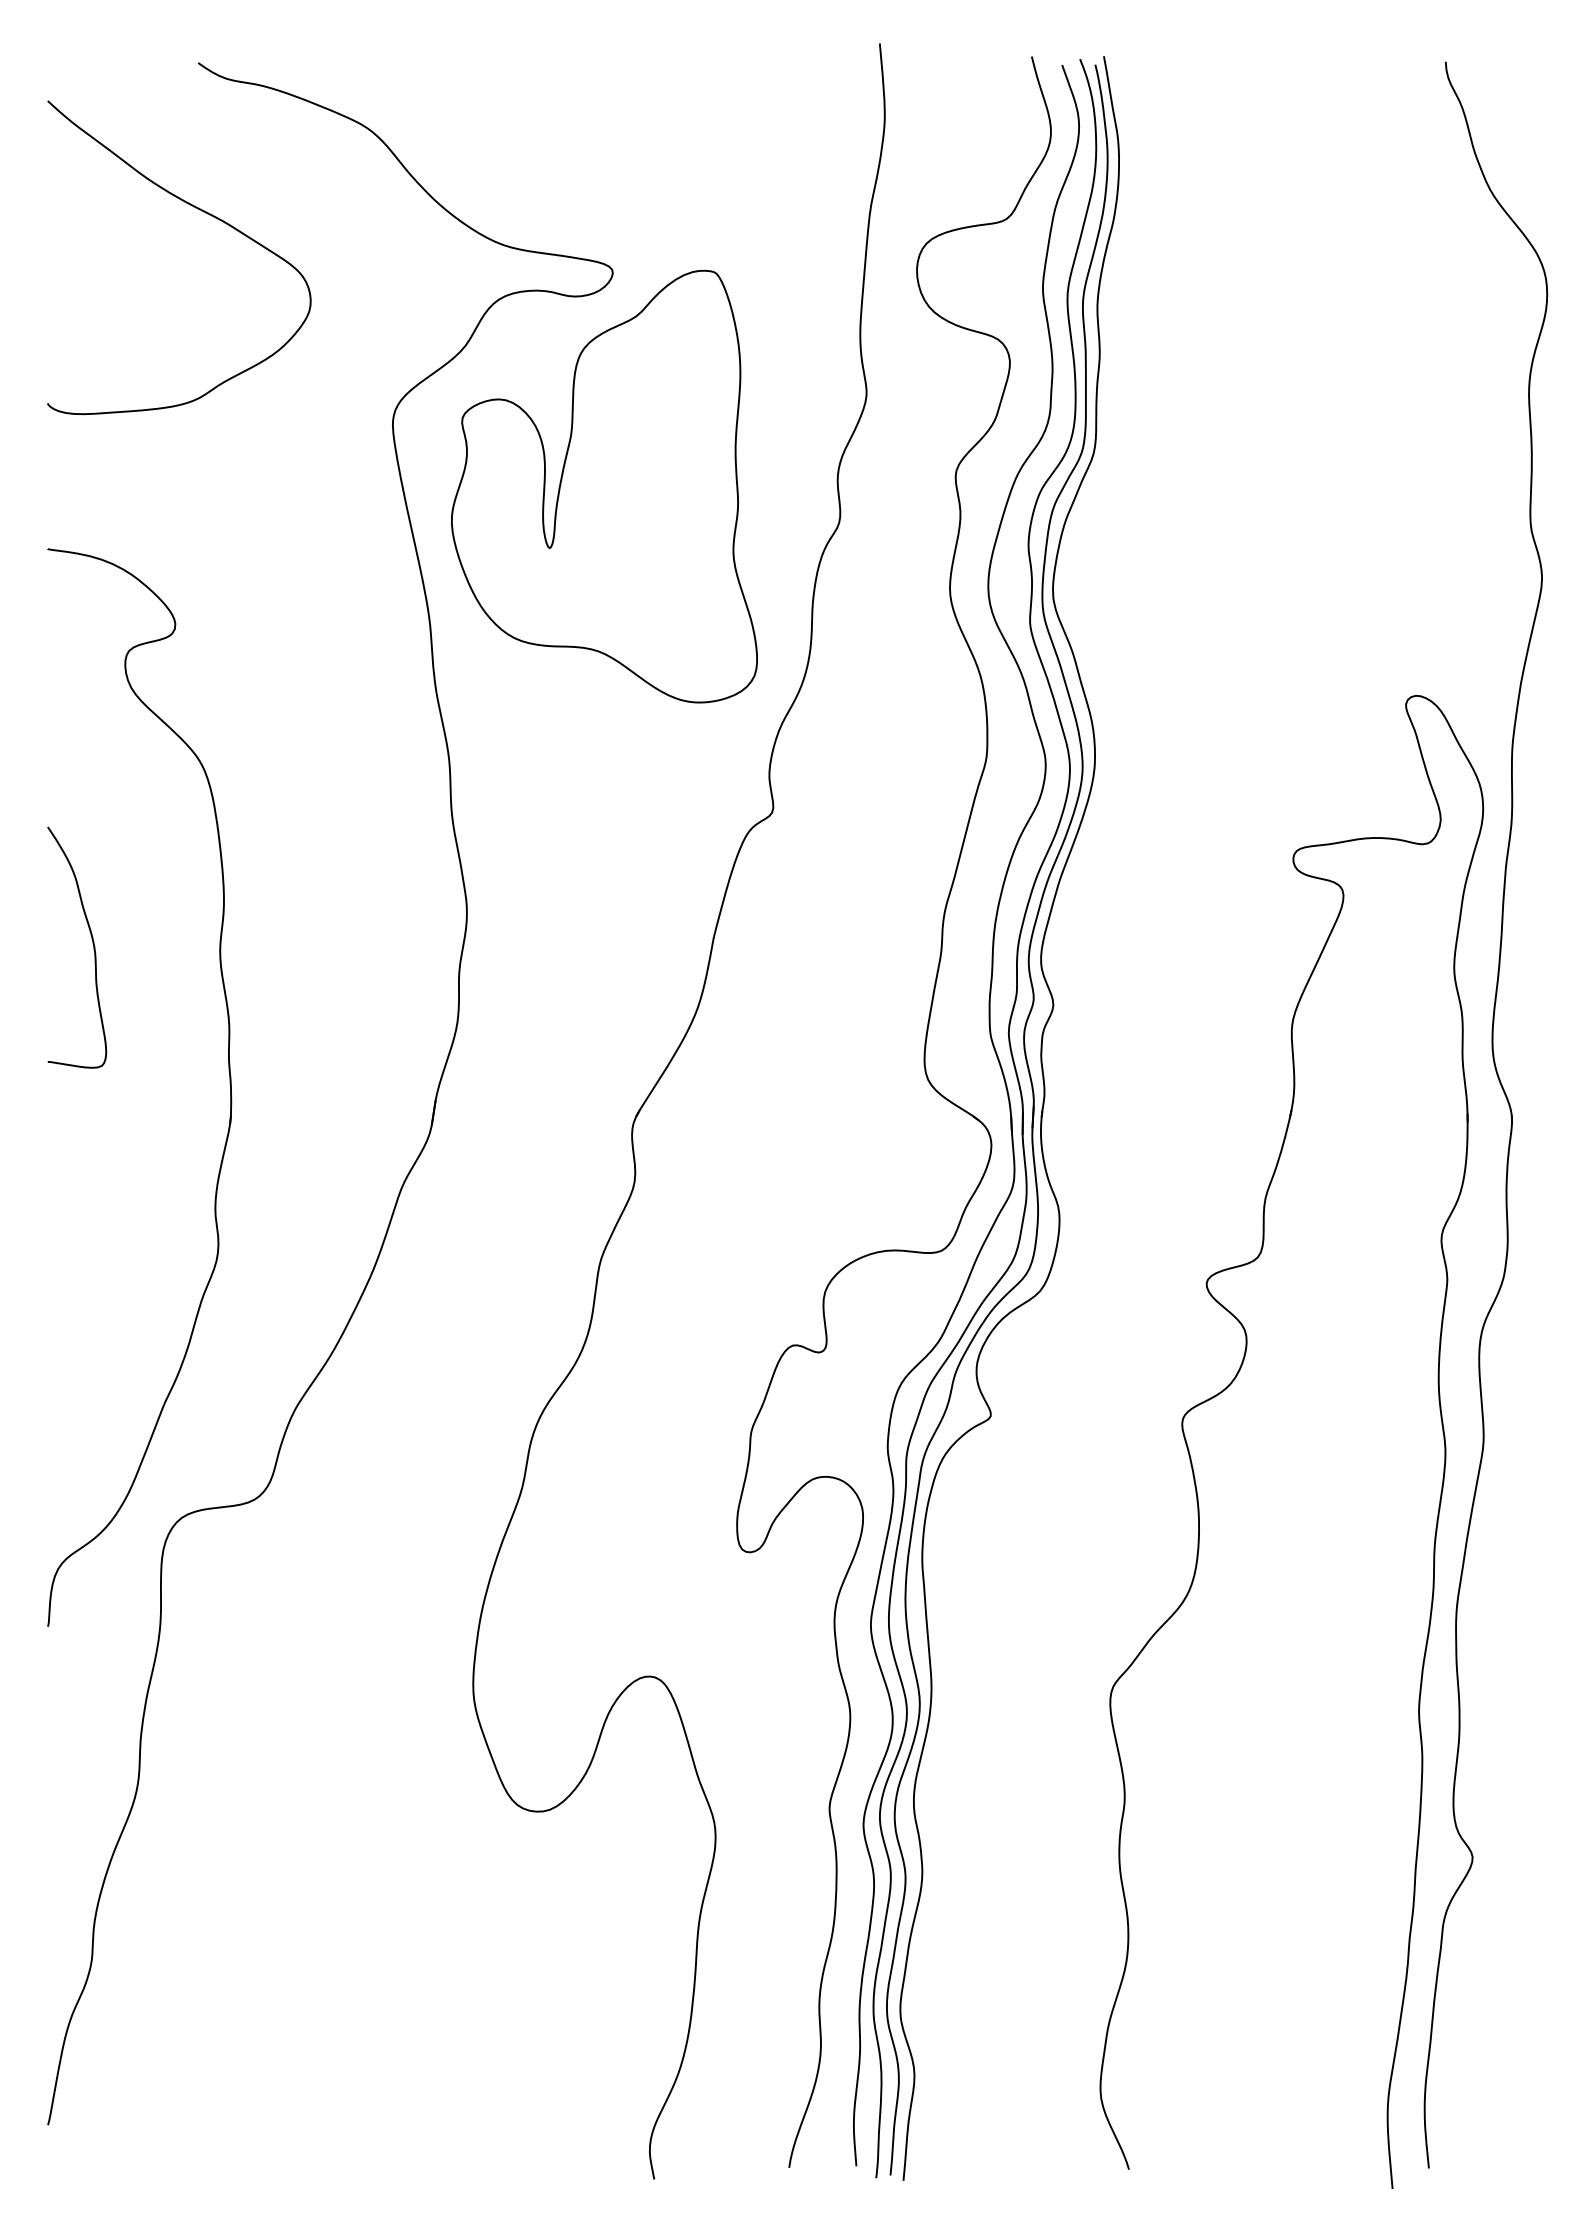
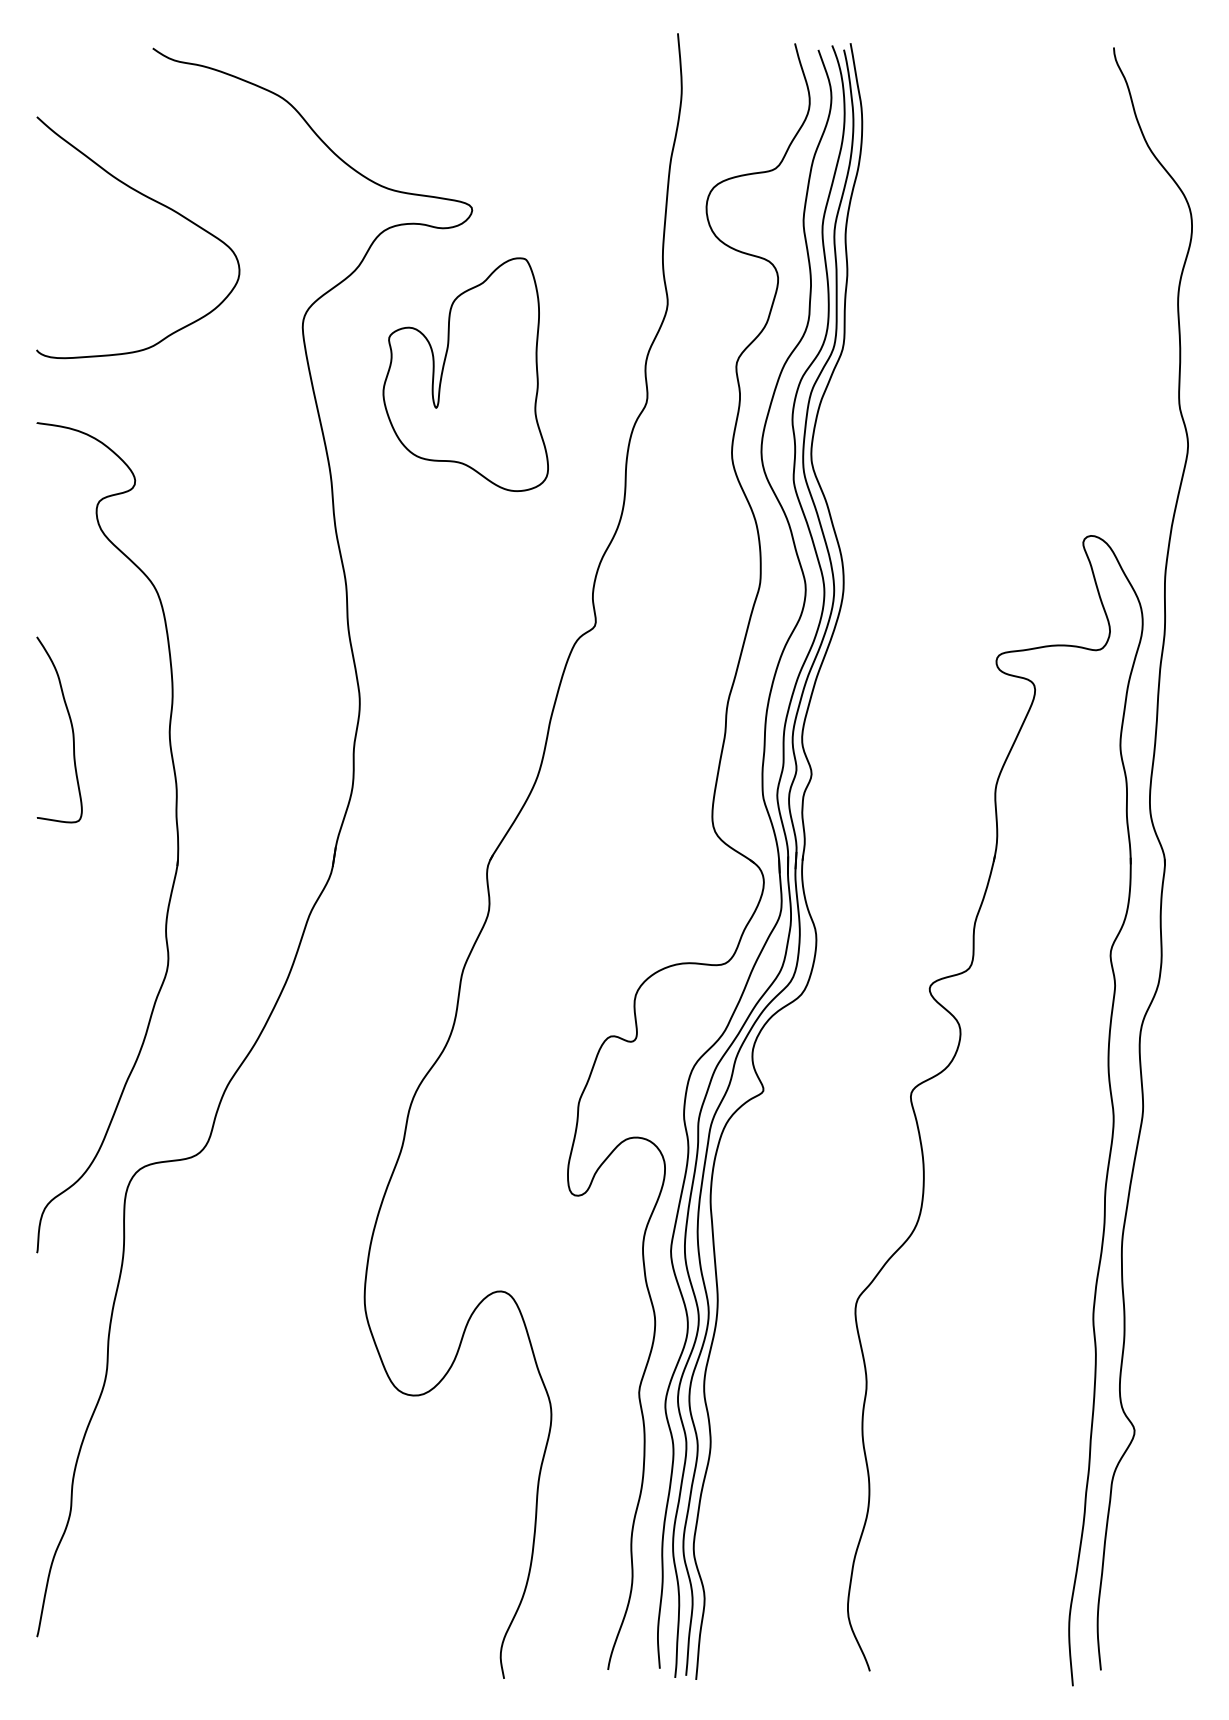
curve: (201, 211) -> (155, 202), moved
part: (604, 486) -> (465, 374), size x0.7

